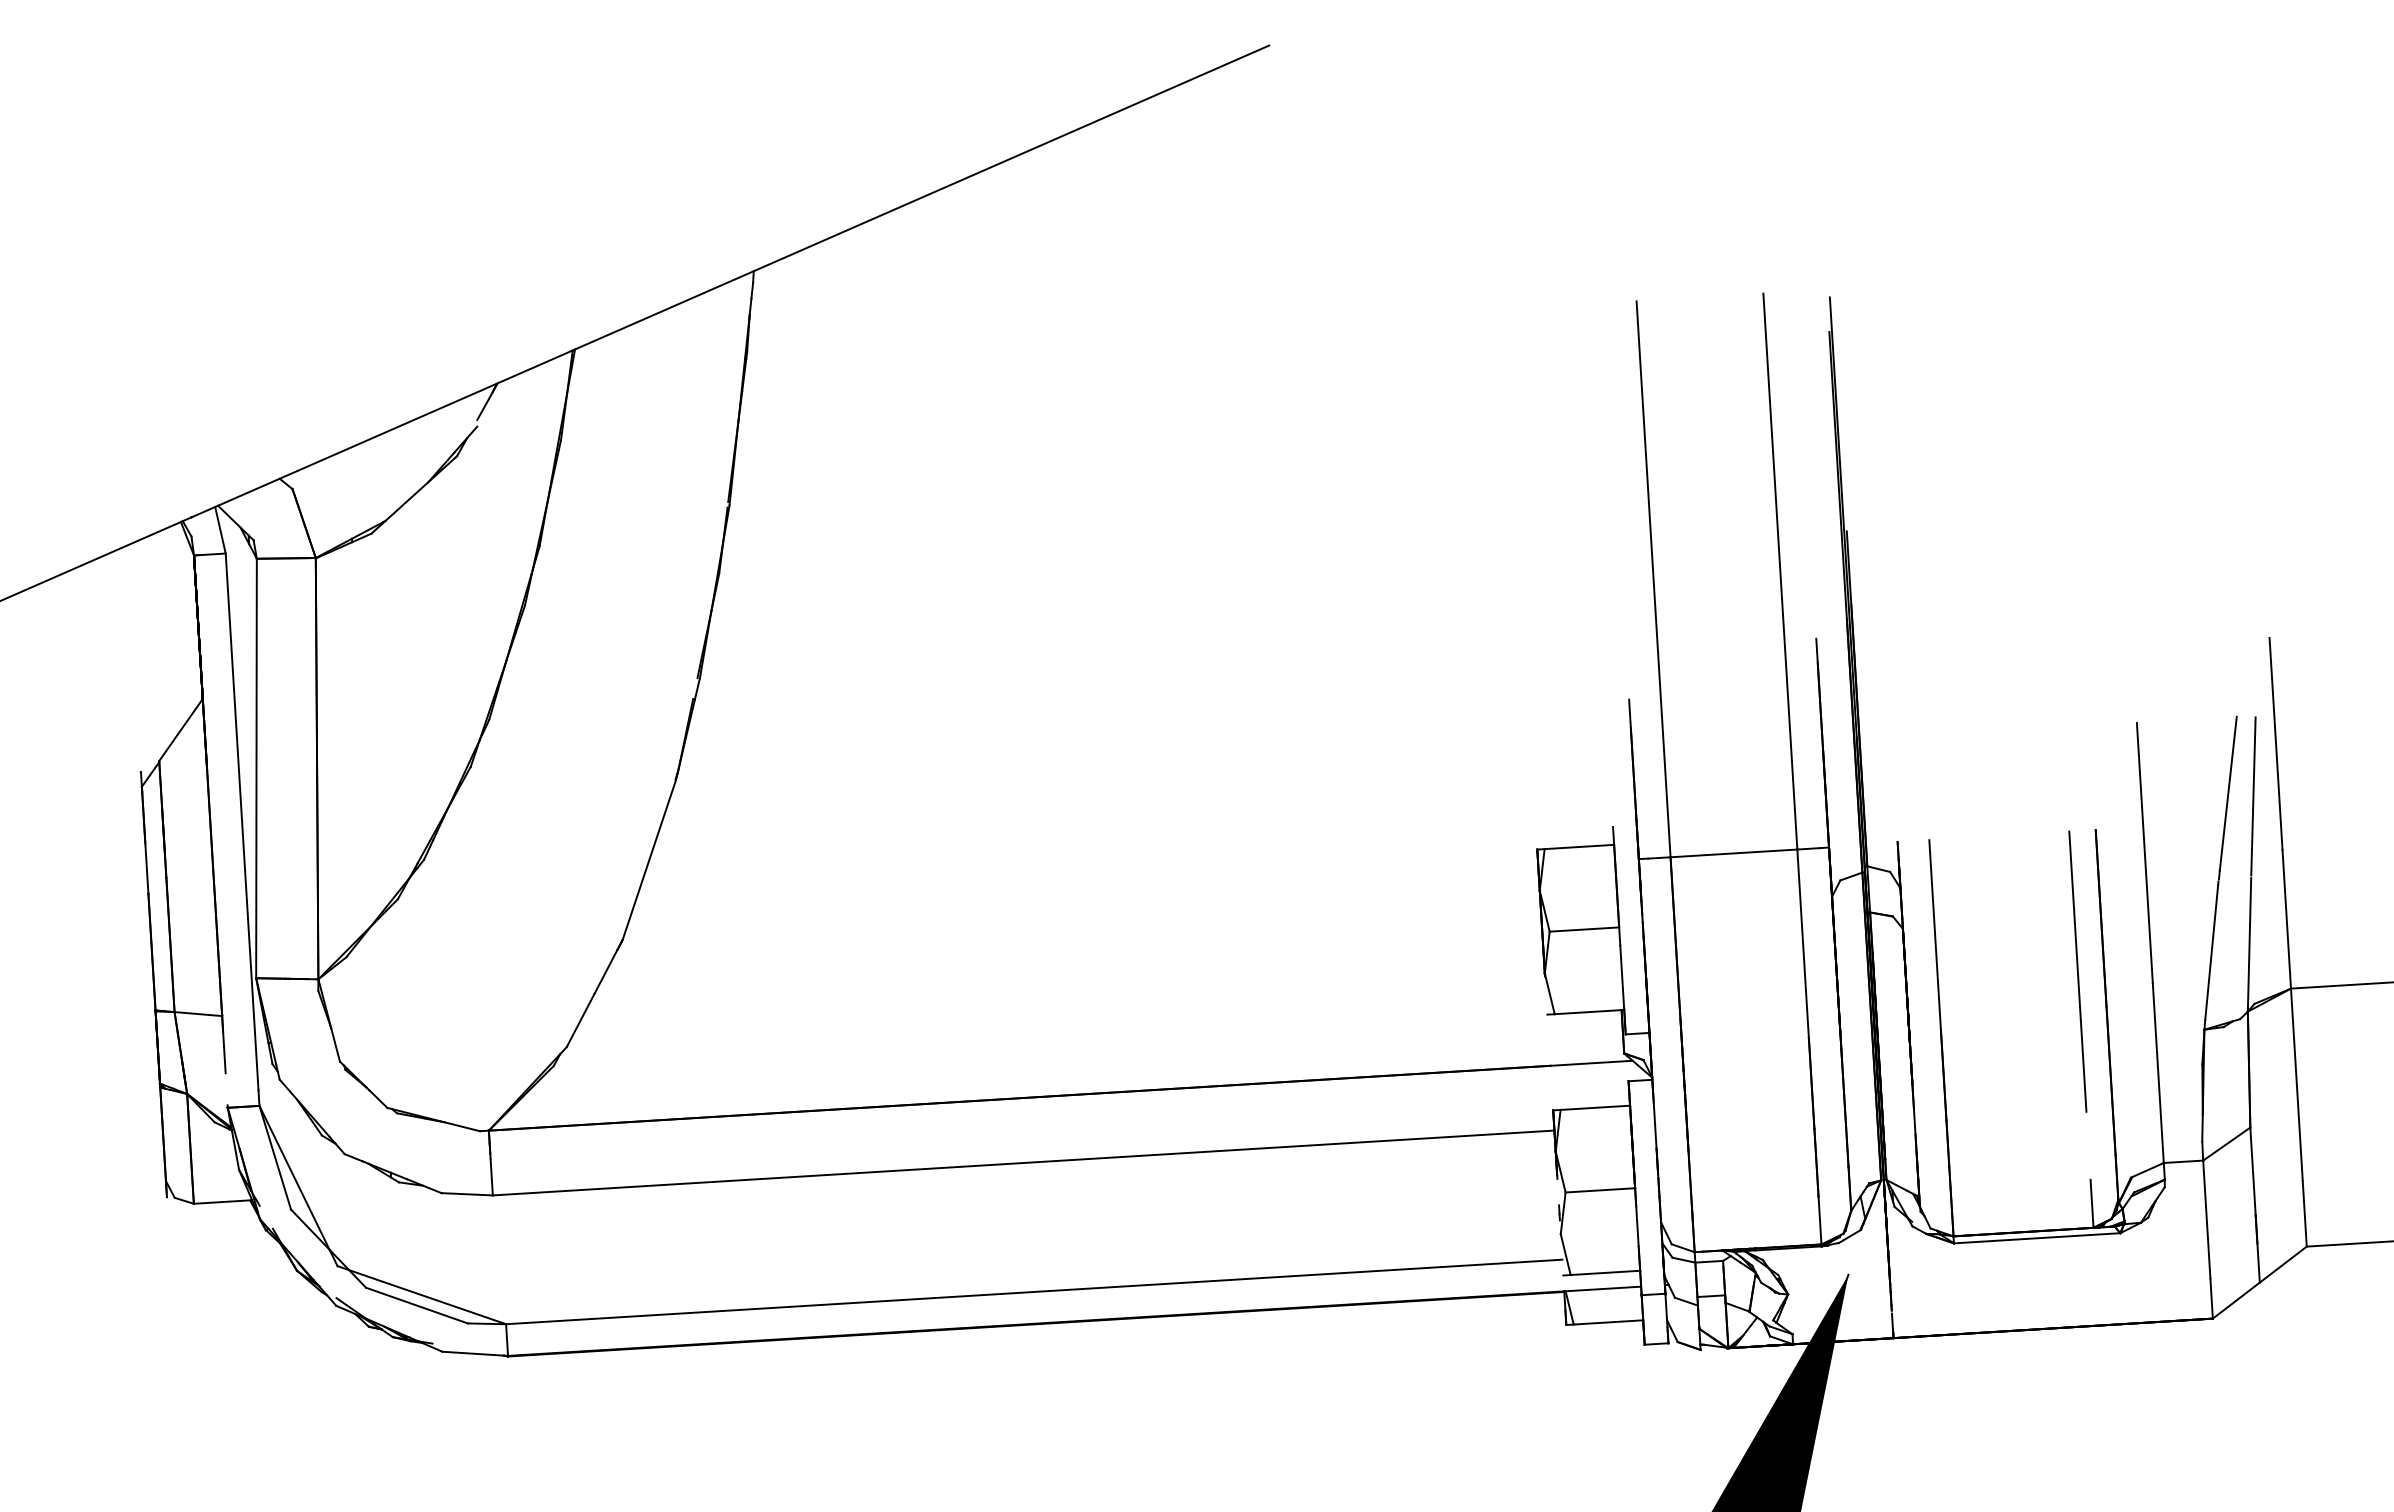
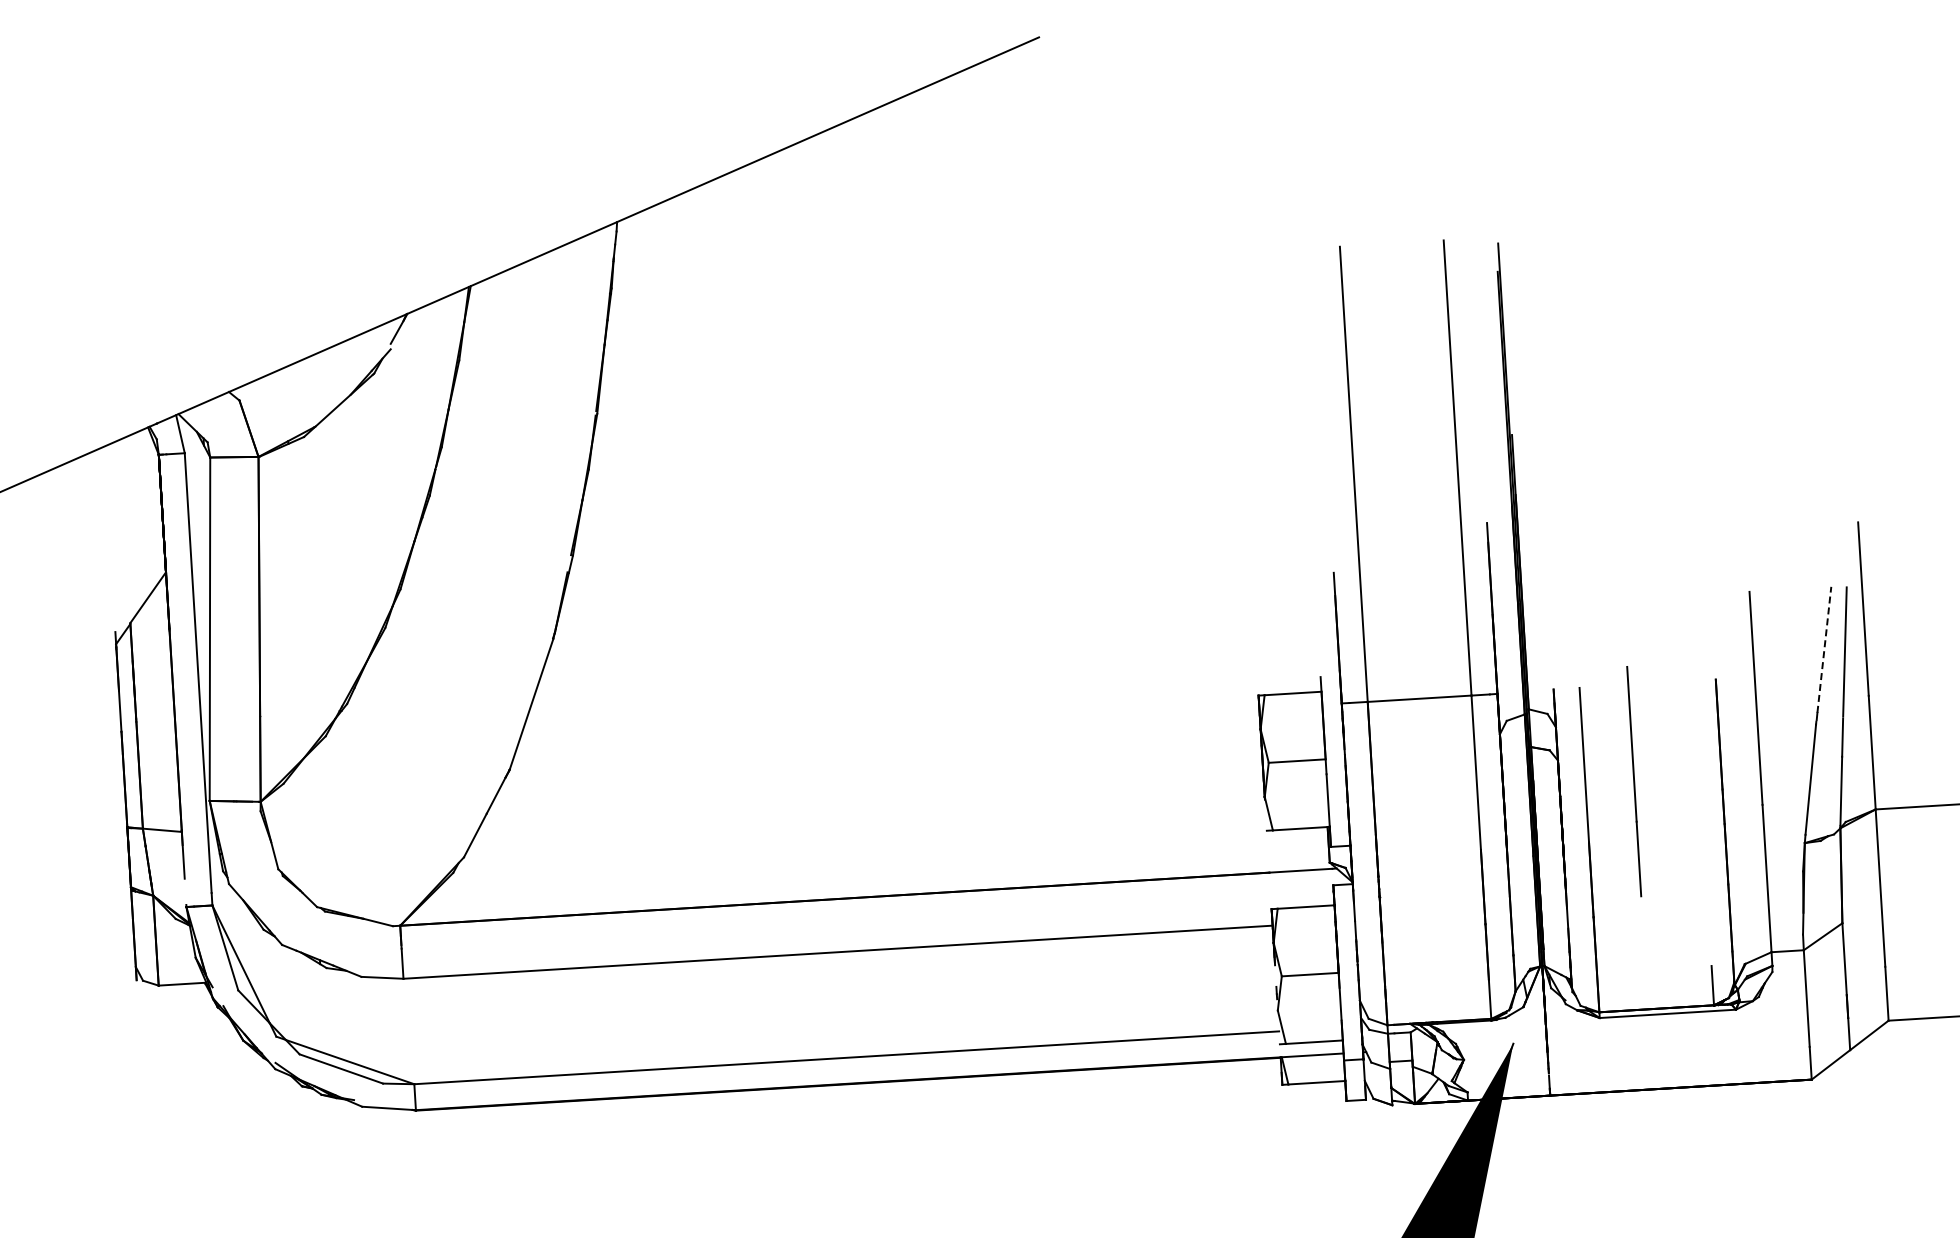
line: (2228, 793) -> (1824, 649), solid -> dashed
line: (2078, 971) -> (1634, 781), moved

